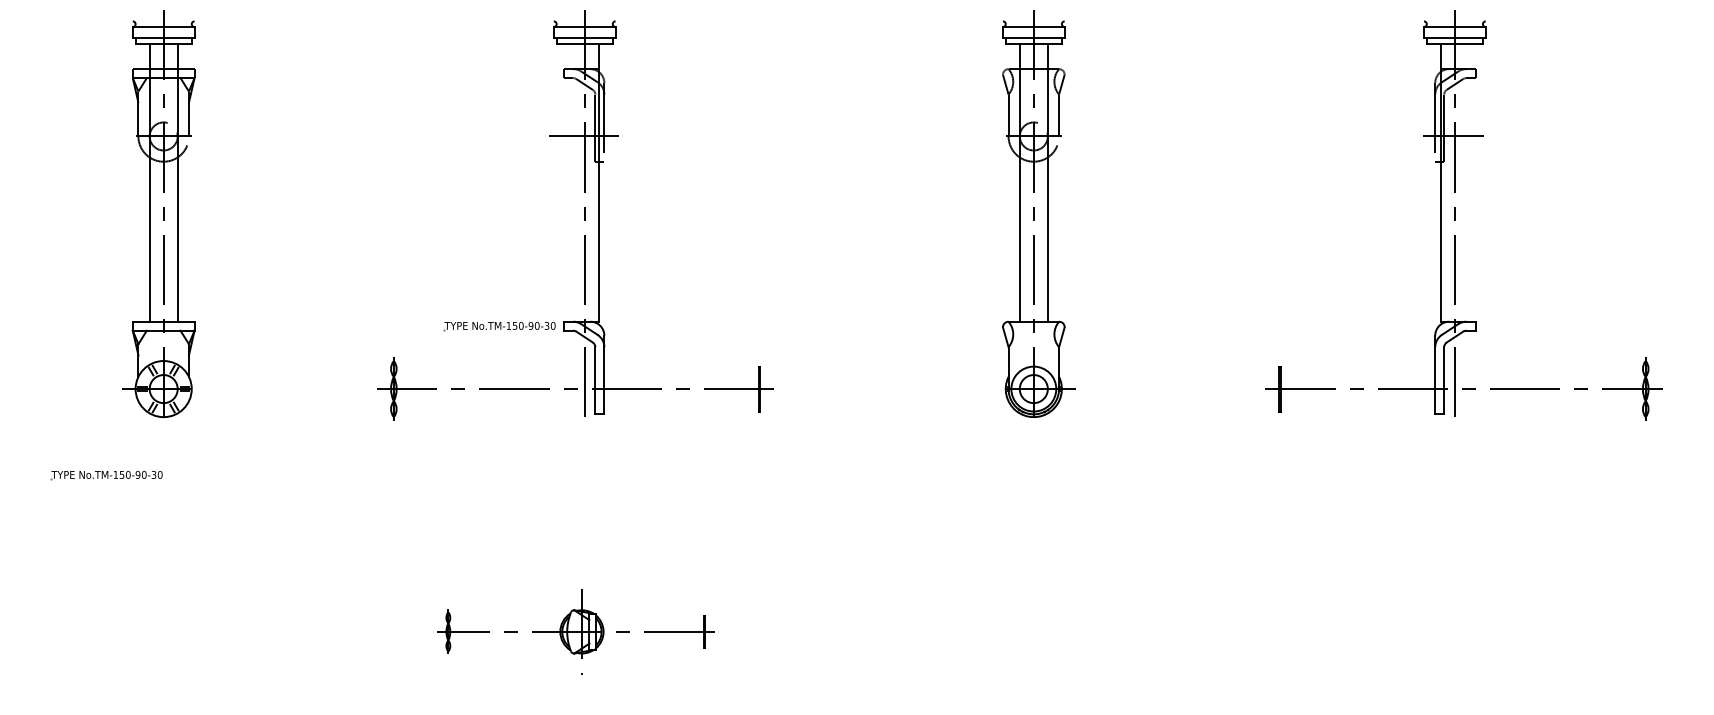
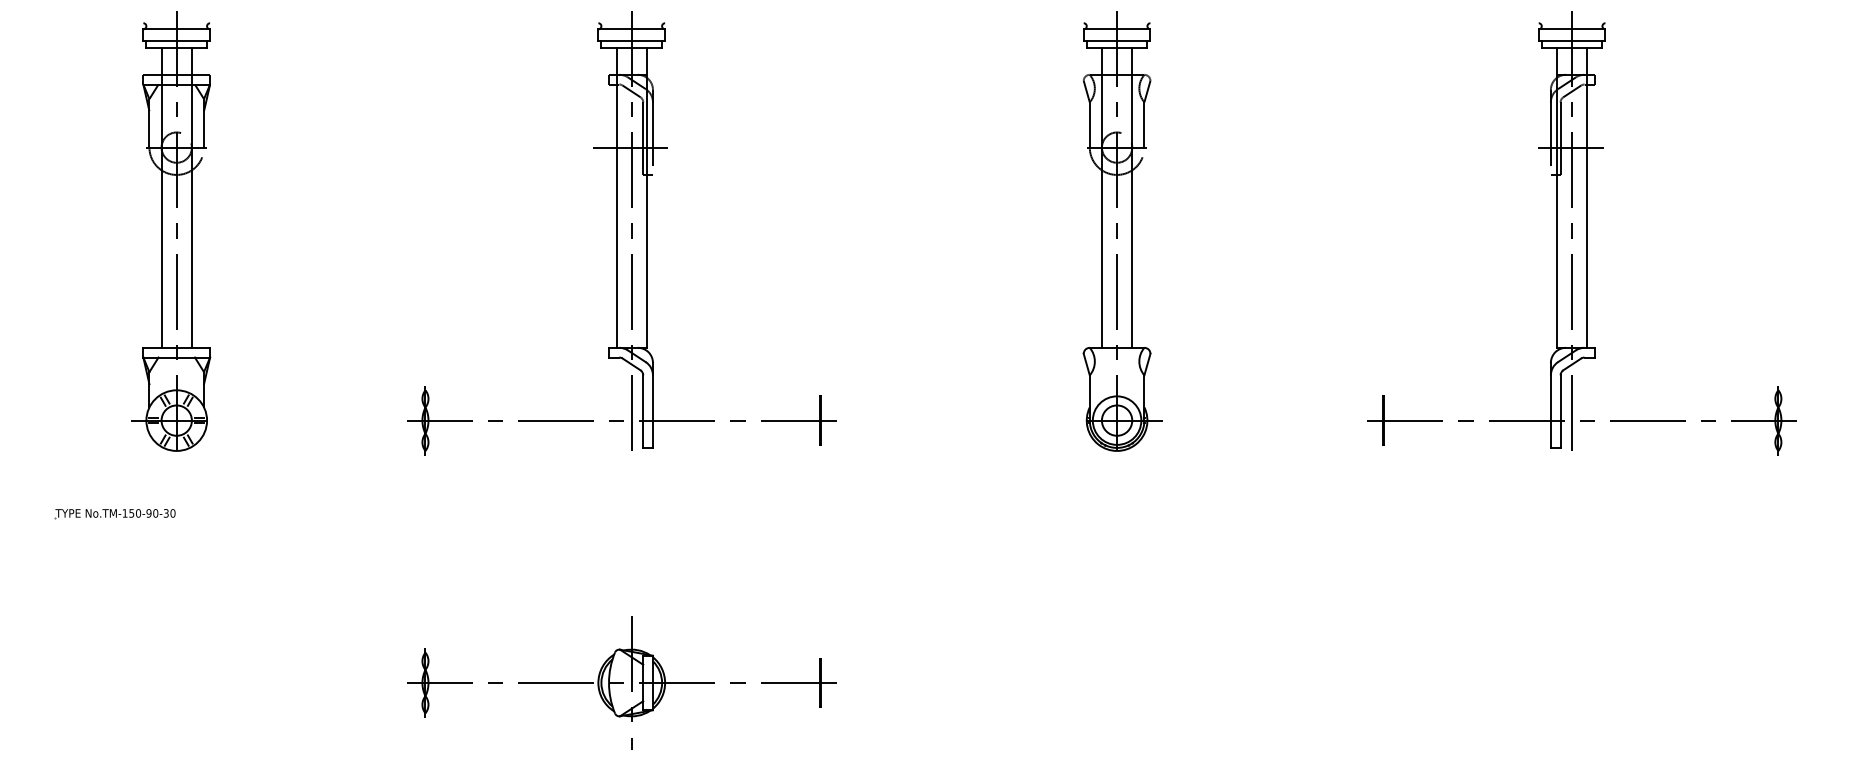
line: (570, 182) -> (616, 197), added
line: (1468, 182) -> (1586, 197), added
part: (499, 326) -> (539, 352), removed
part: (575, 631) -> (621, 682), size x1.43

